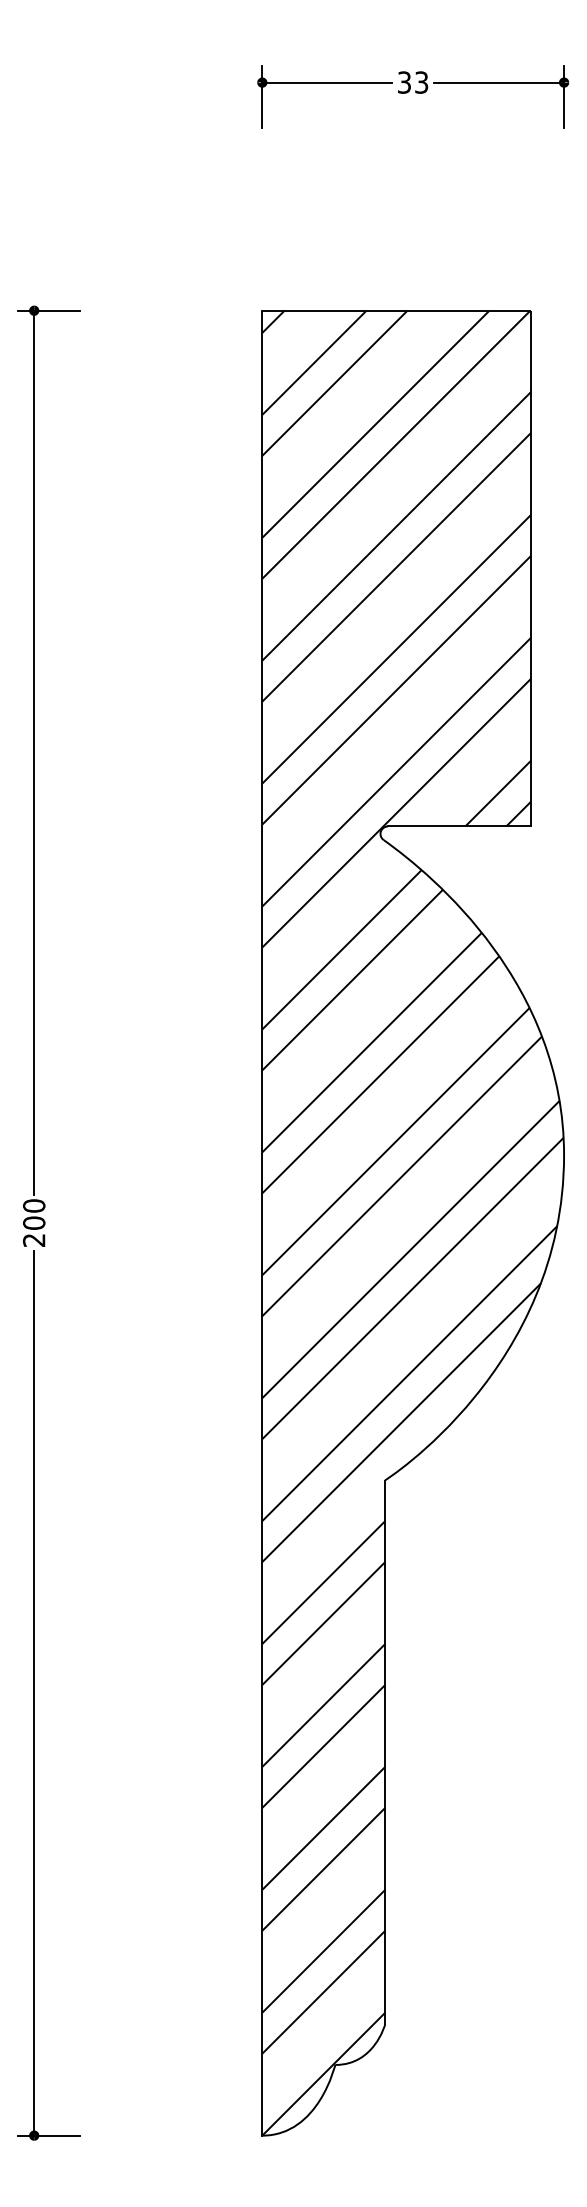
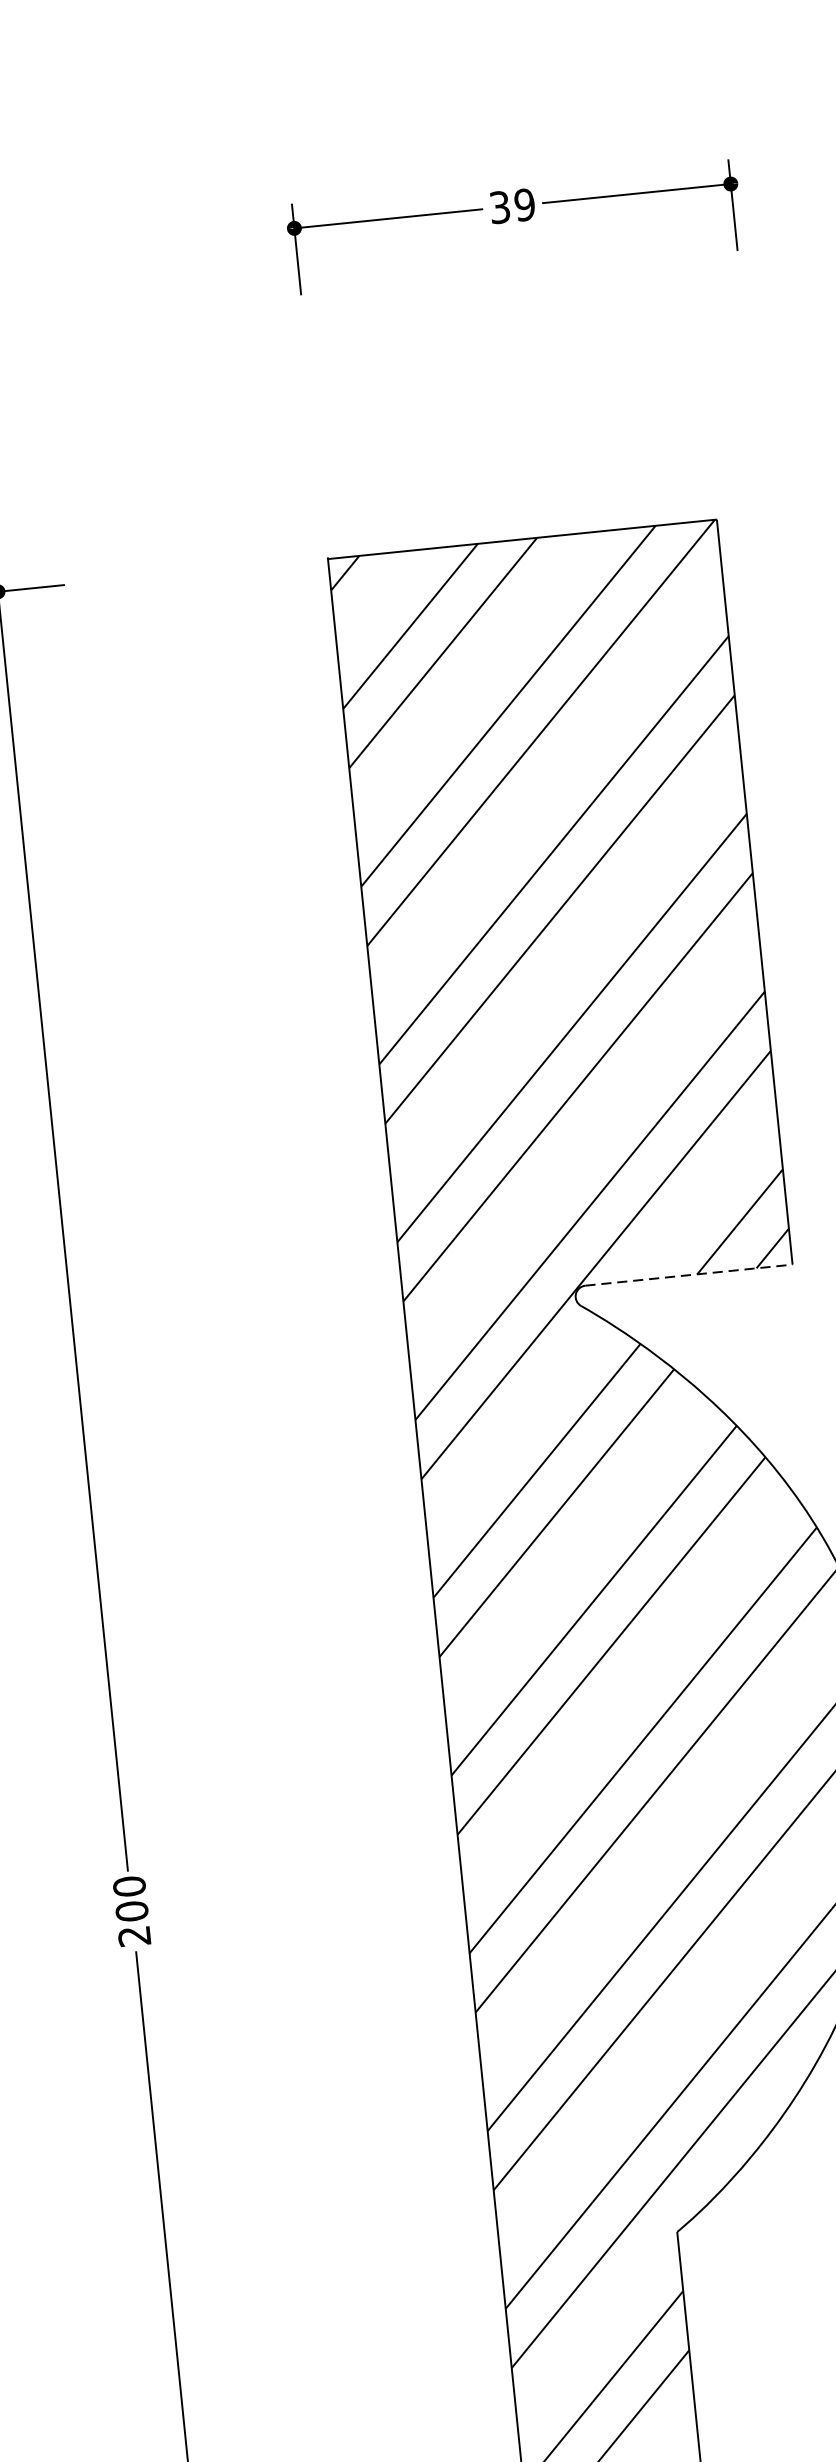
text: (421, 82) -> (524, 204), 33 -> 39
line: (459, 826) -> (688, 1275), solid -> dashed

